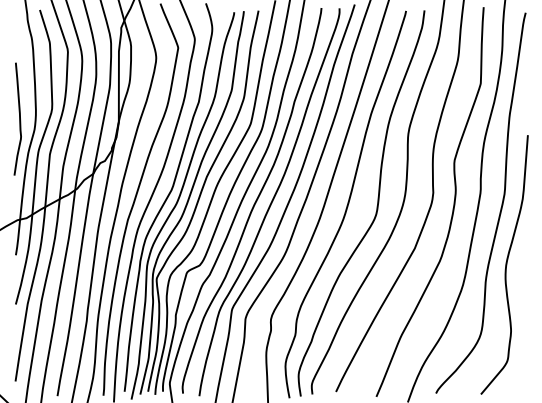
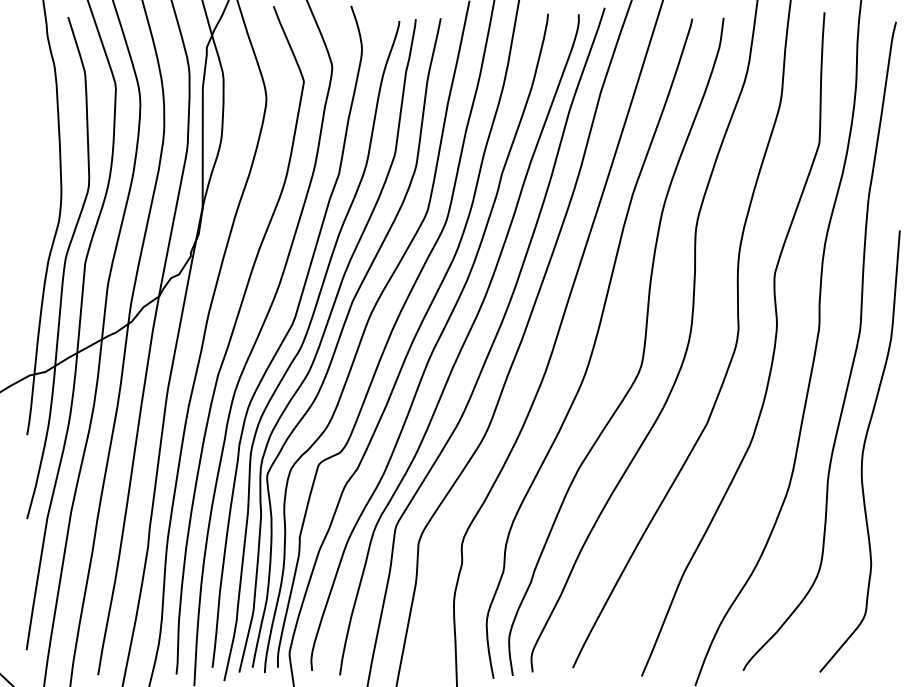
curve: (19, 118) -> (33, 202), removed

